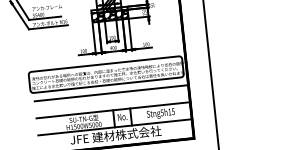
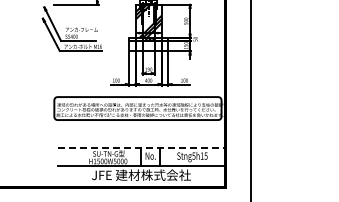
hatch: (109, 15) -> (148, 45), removed
line: (110, 93) -> (140, 129), removed
line: (113, 110) -> (141, 147), solid -> dashed

